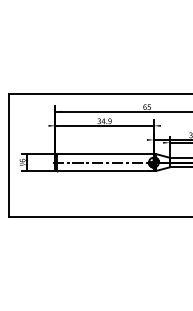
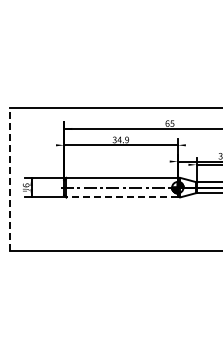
line: (9, 155) -> (10, 179), solid -> dashed
line: (106, 171) -> (122, 197), solid -> dashed

